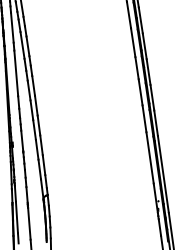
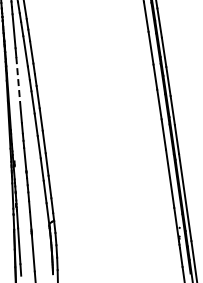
line: (16, 73) -> (18, 83), solid -> dashed

